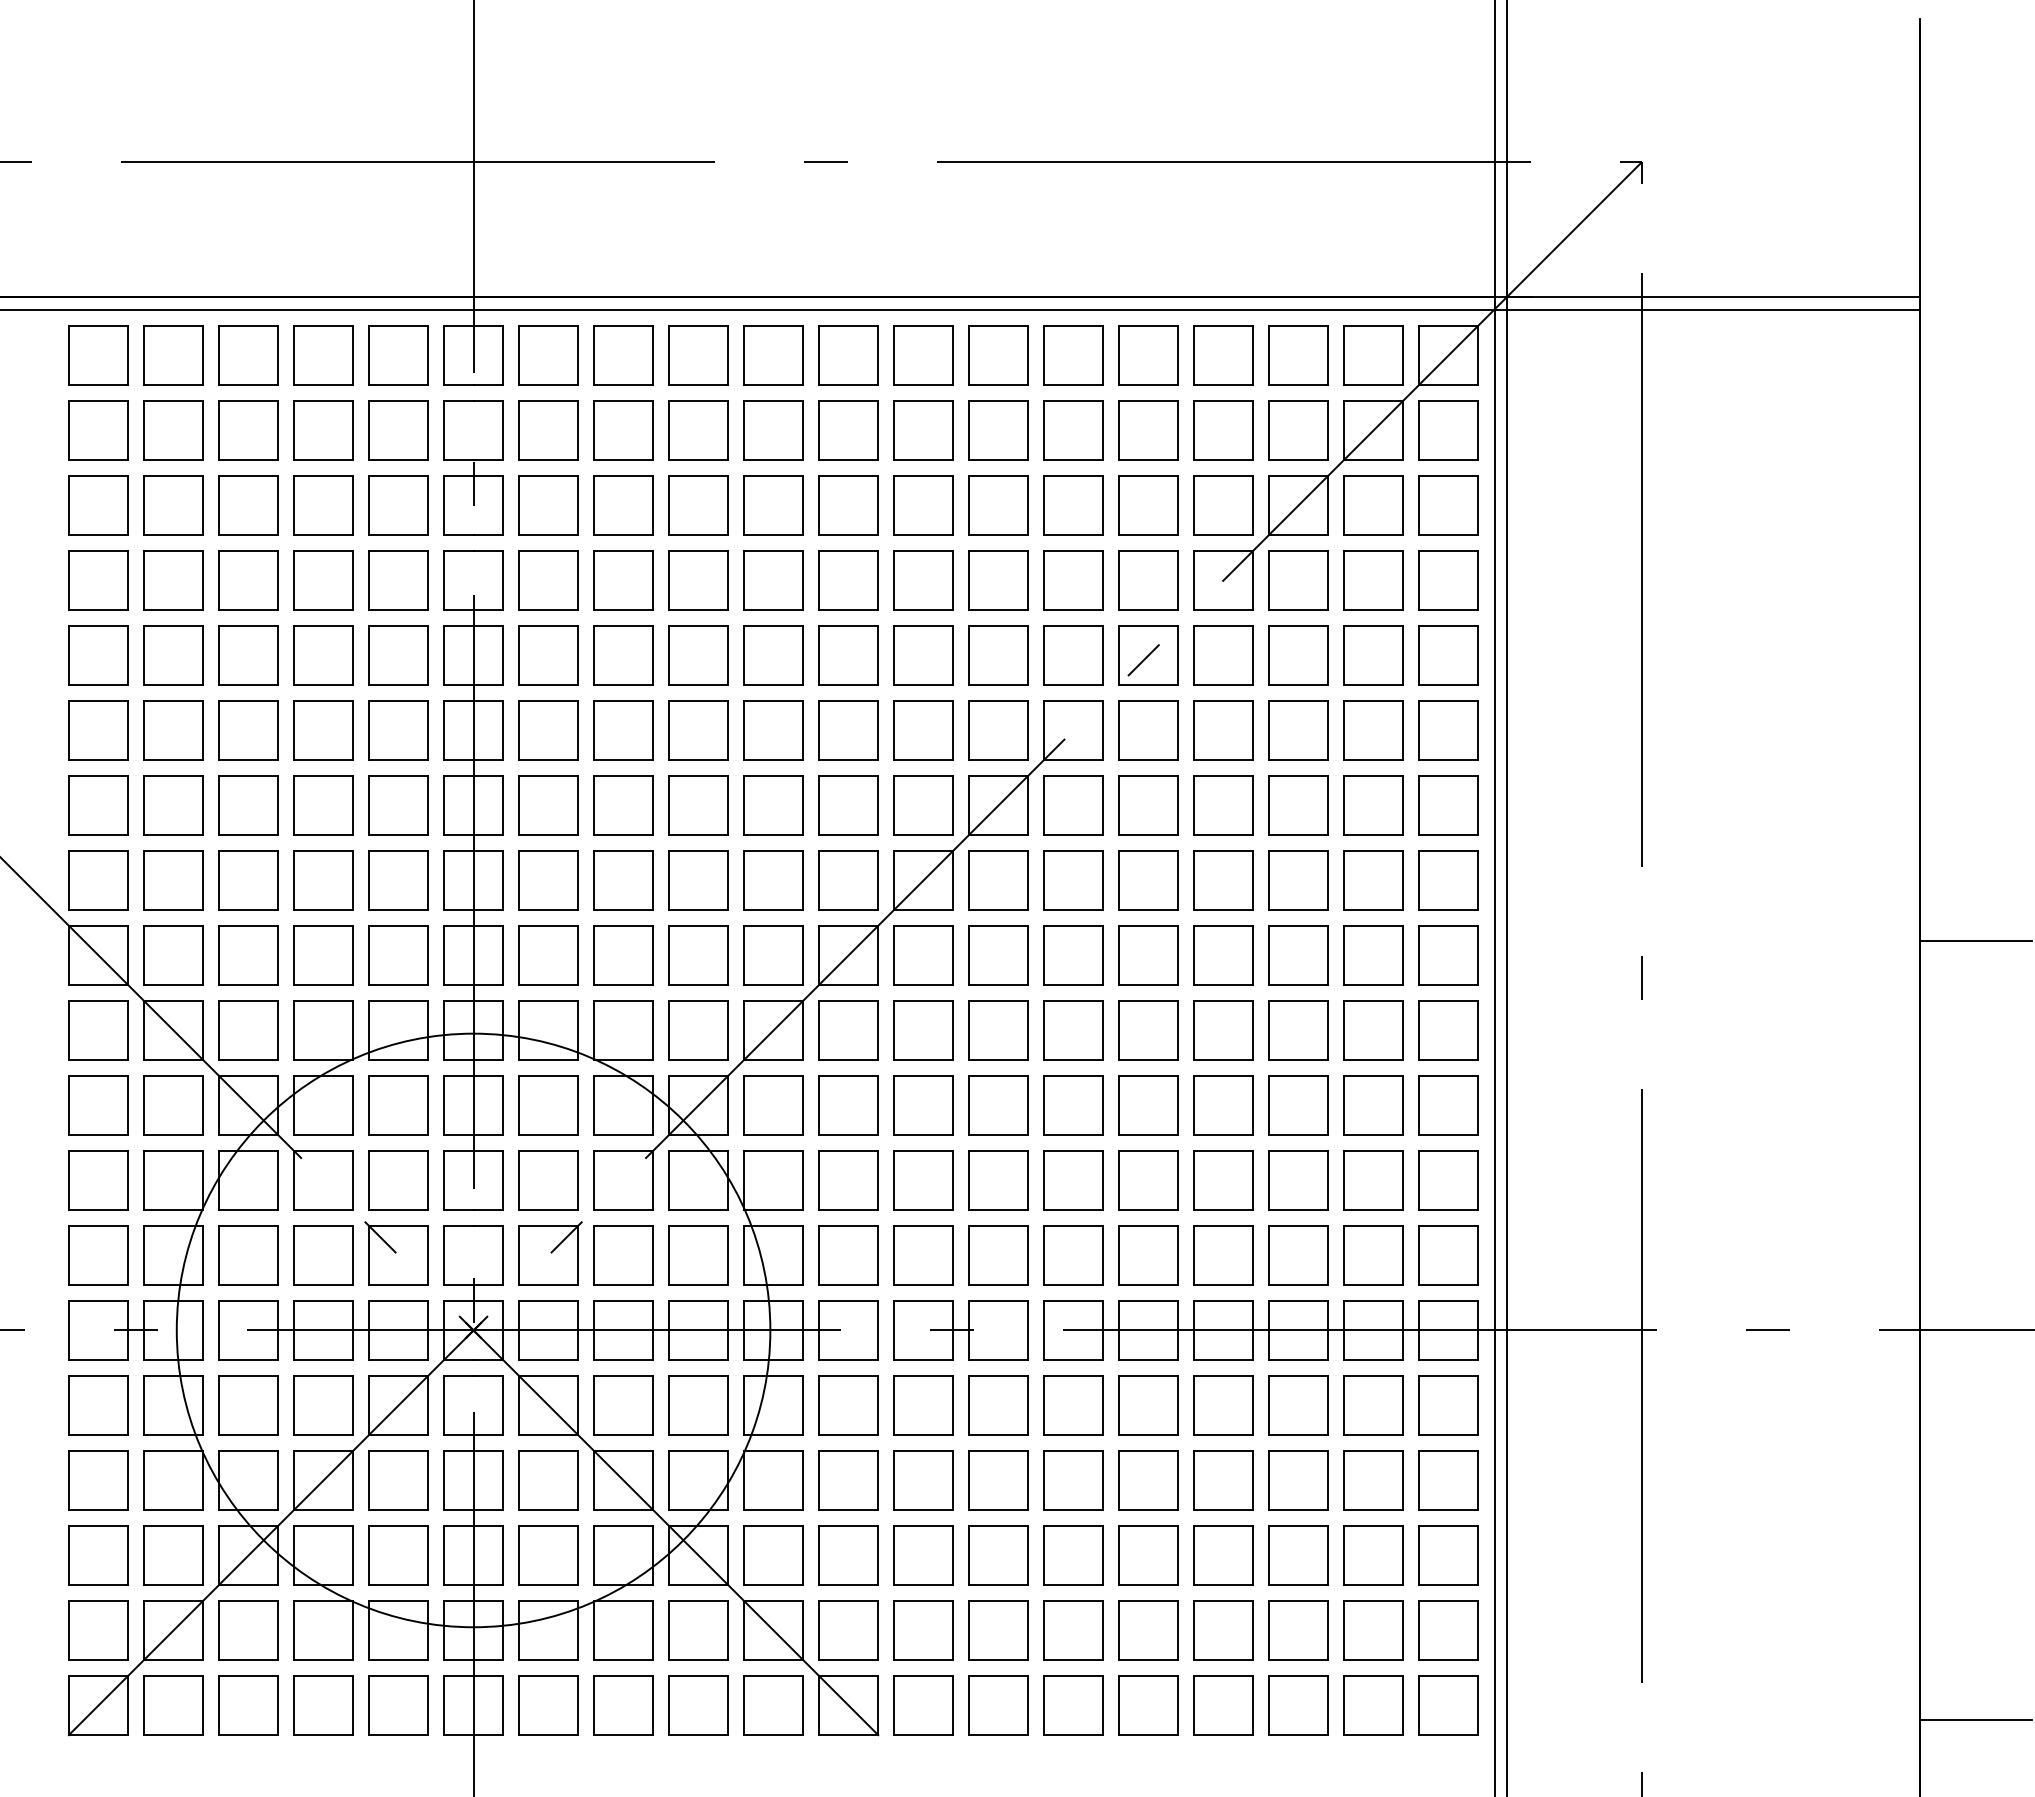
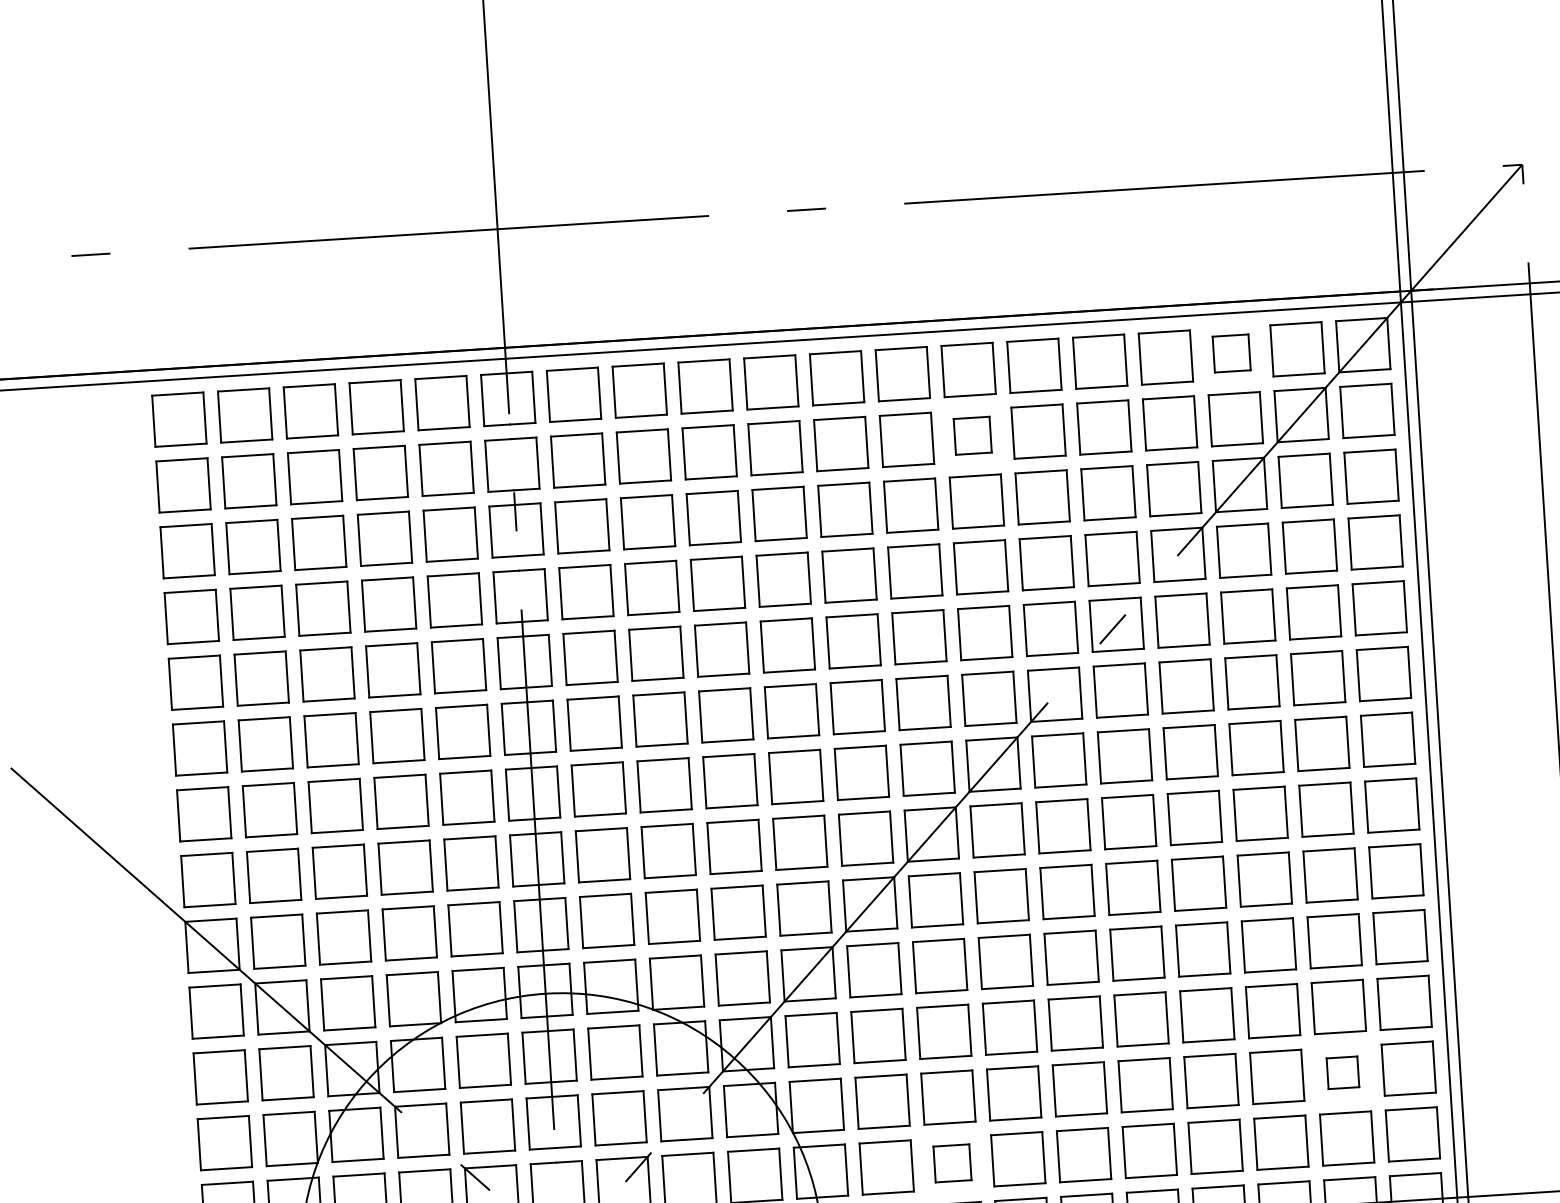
part: (1298, 355) -> (1231, 353), size x0.7
part: (998, 430) -> (972, 435), size x0.7
part: (1373, 1180) -> (1342, 1072), size x0.6
part: (923, 1255) -> (952, 1163), size x0.7

